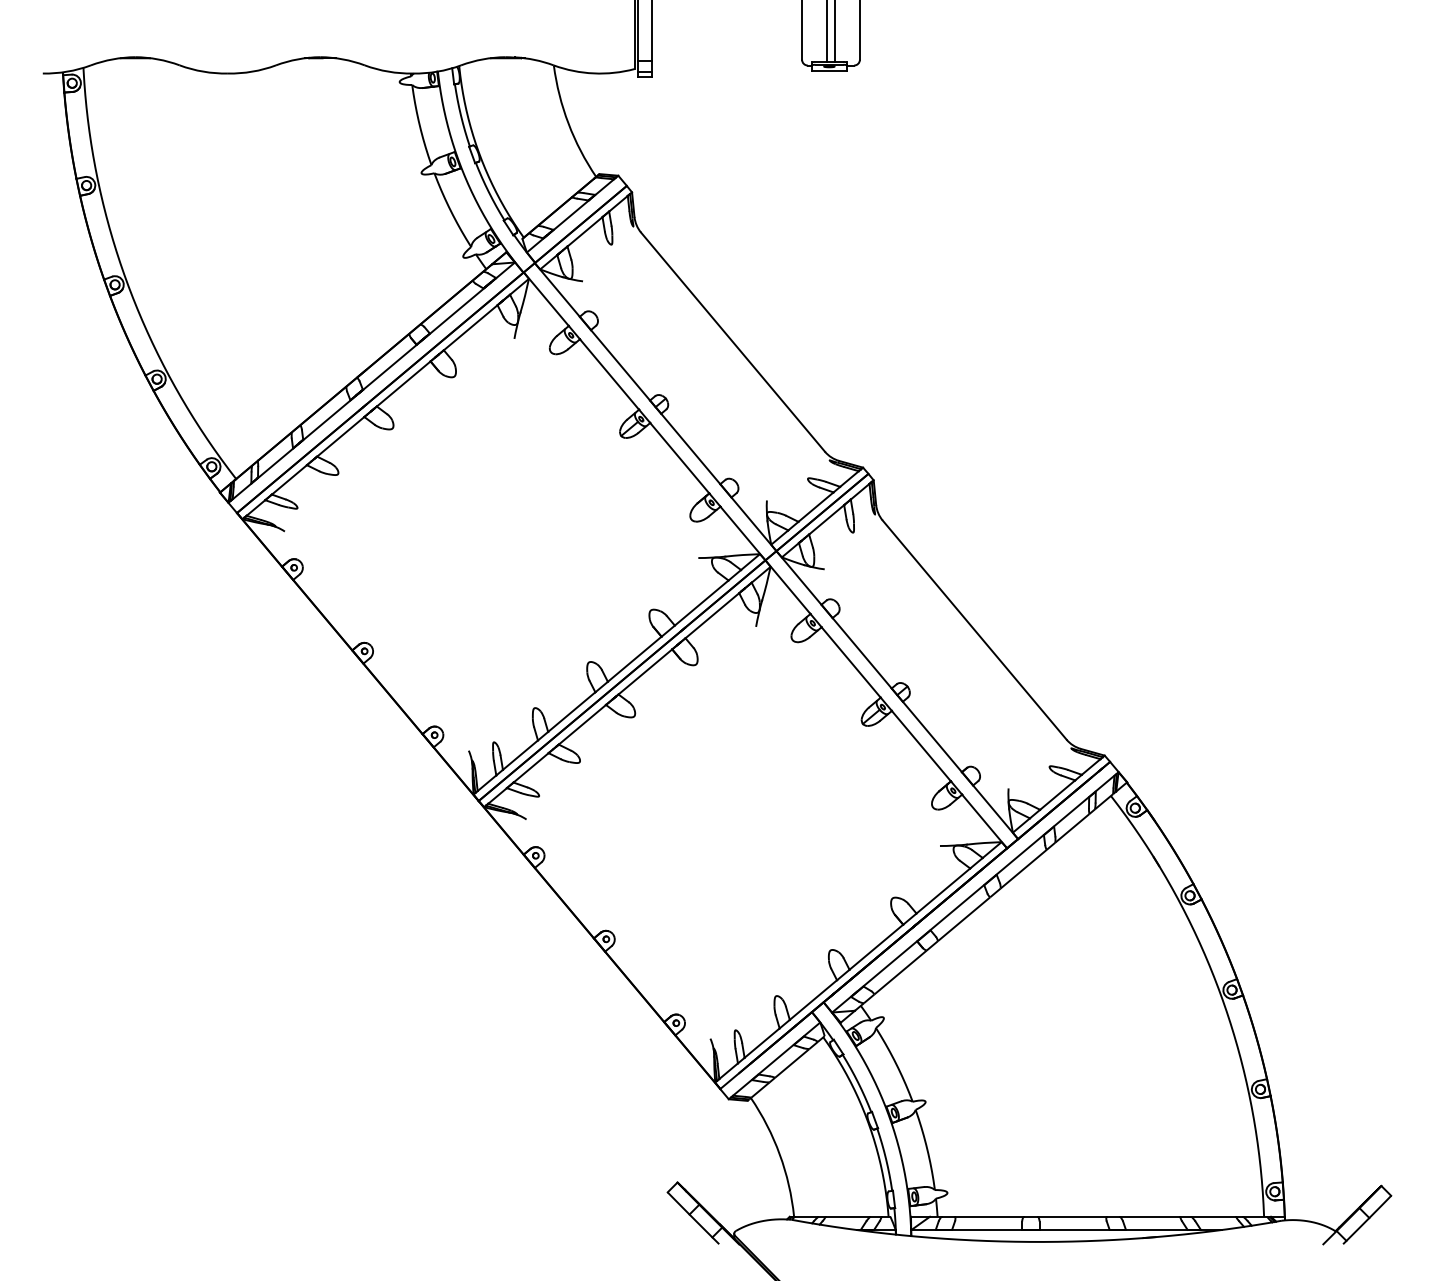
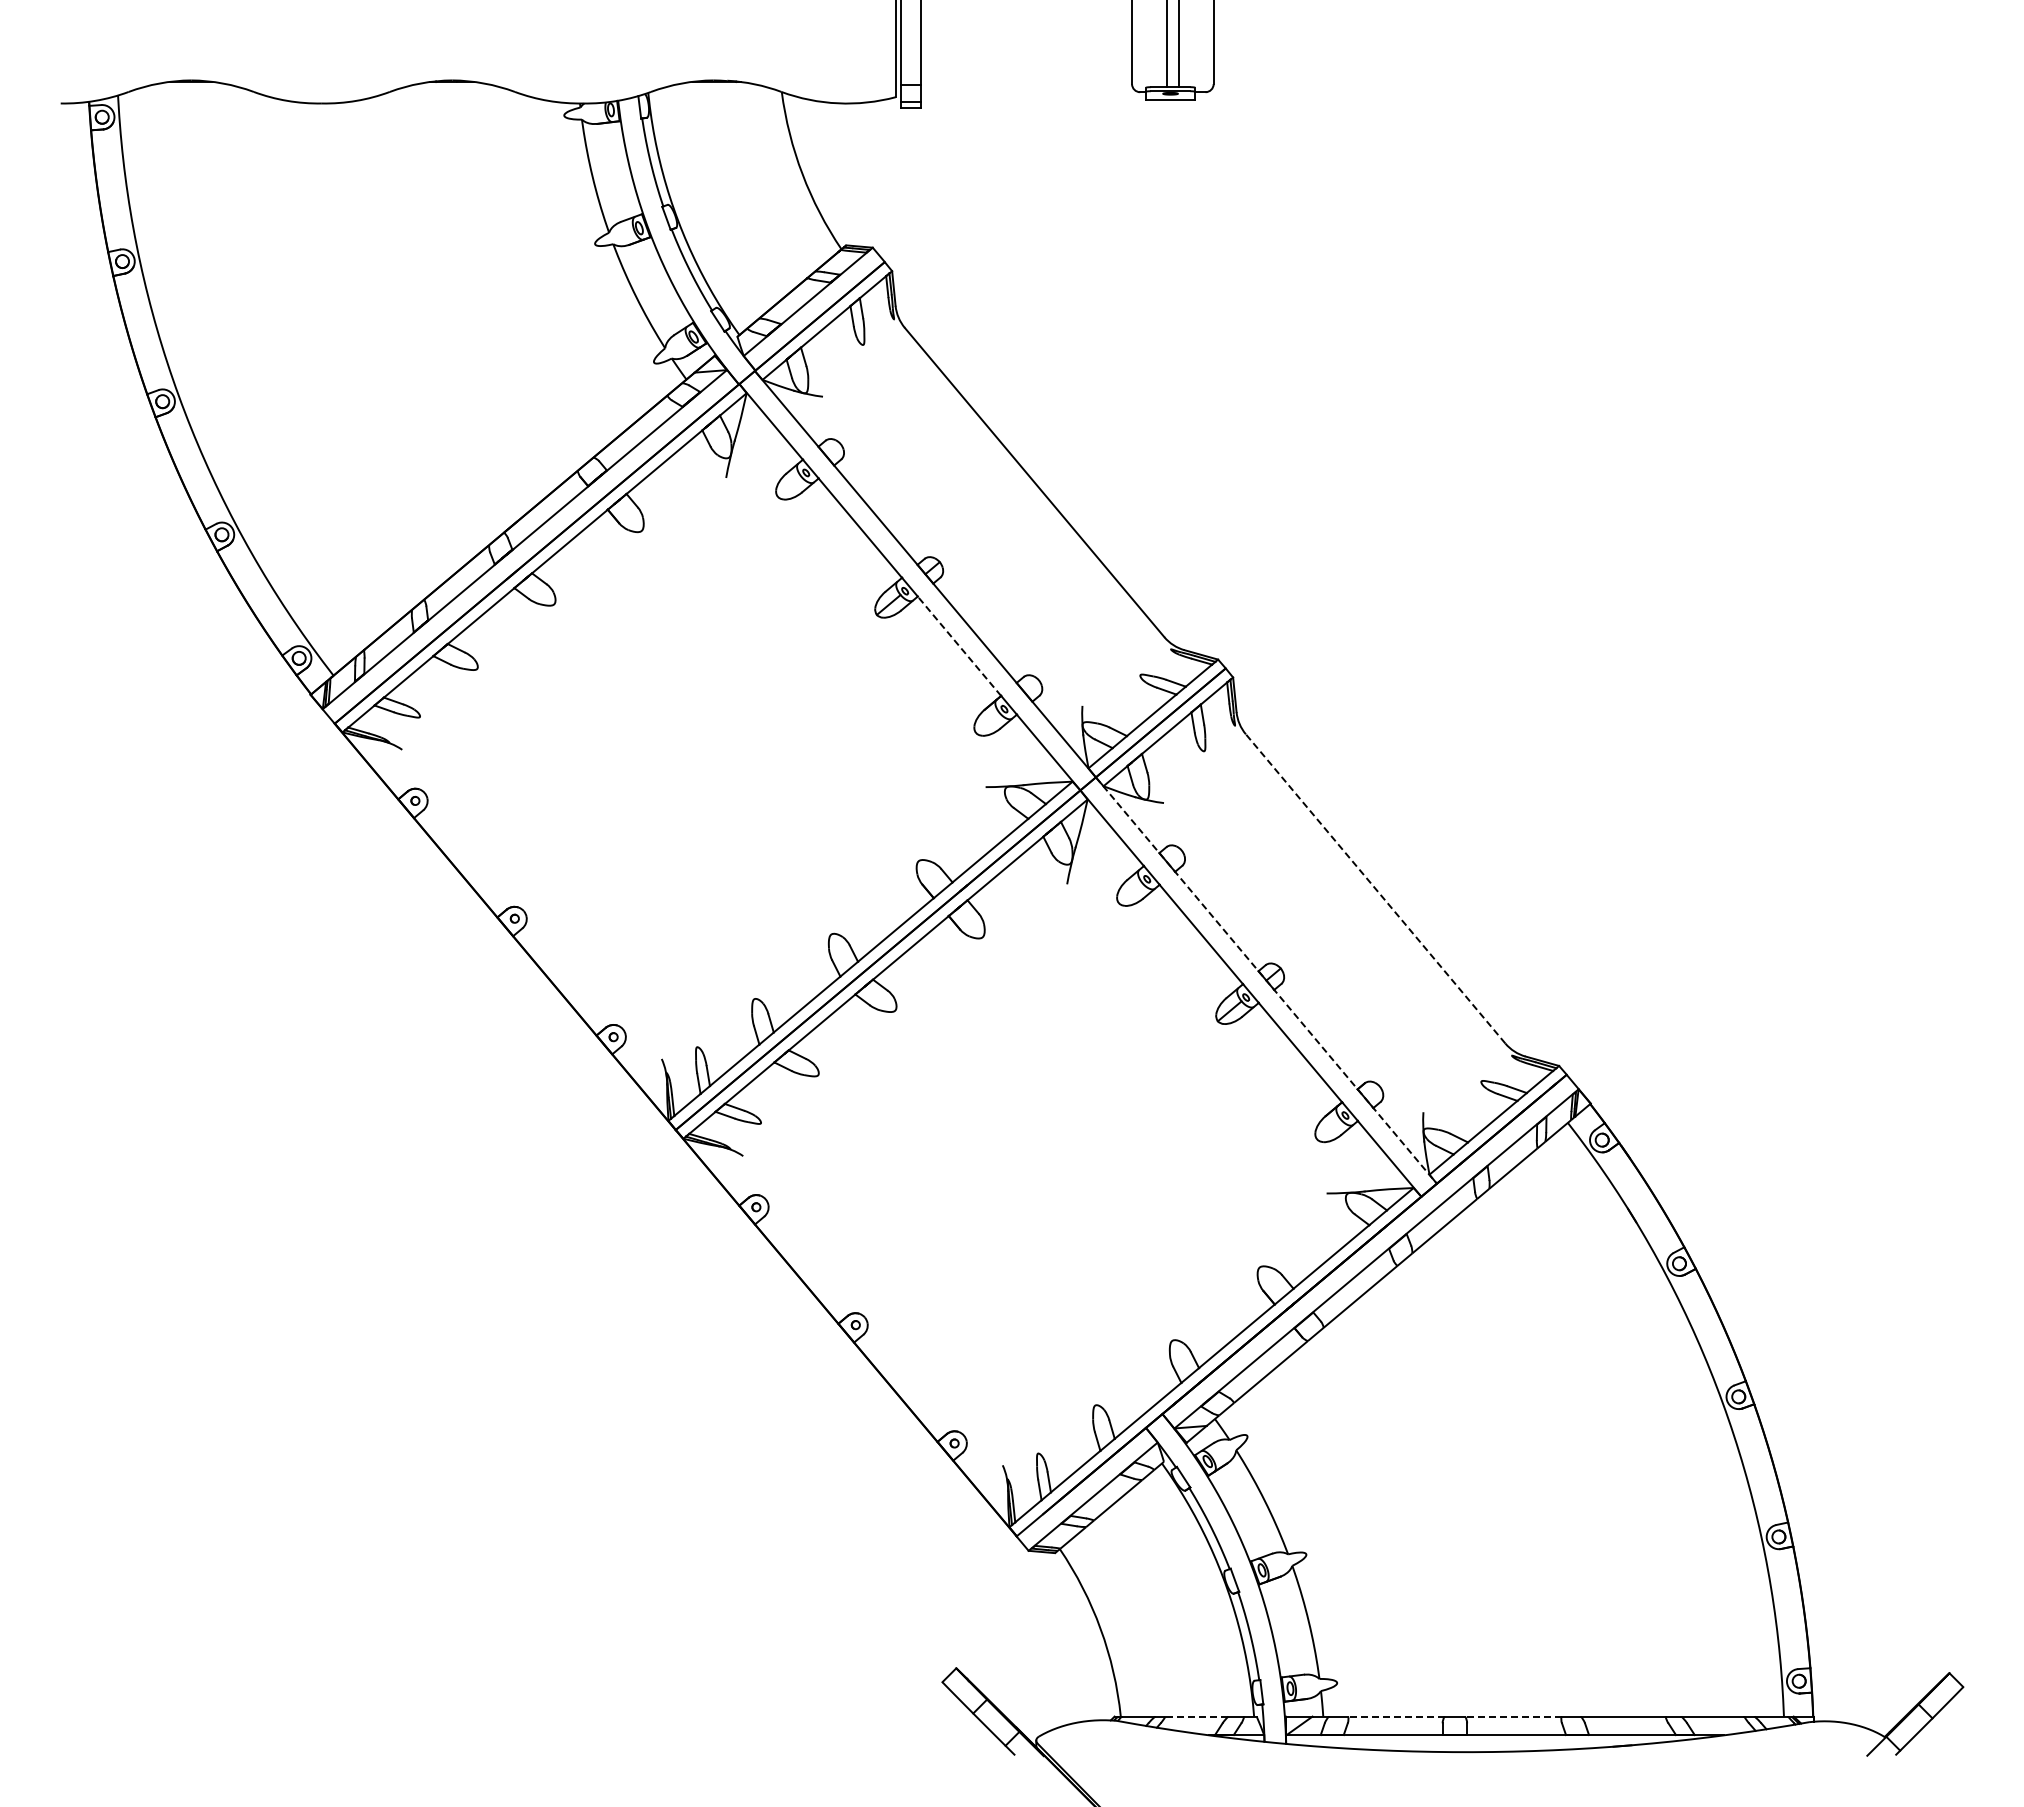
line: (679, 458) -> (959, 646), solid -> dashed
line: (974, 629) -> (1375, 888), solid -> dashed
line: (897, 695) -> (1266, 980), solid -> dashed
line: (847, 1216) -> (1196, 1716), solid -> dashed
line: (988, 1216) -> (1395, 1716), solid -> dashed
line: (1071, 1216) -> (1512, 1716), solid -> dashed

